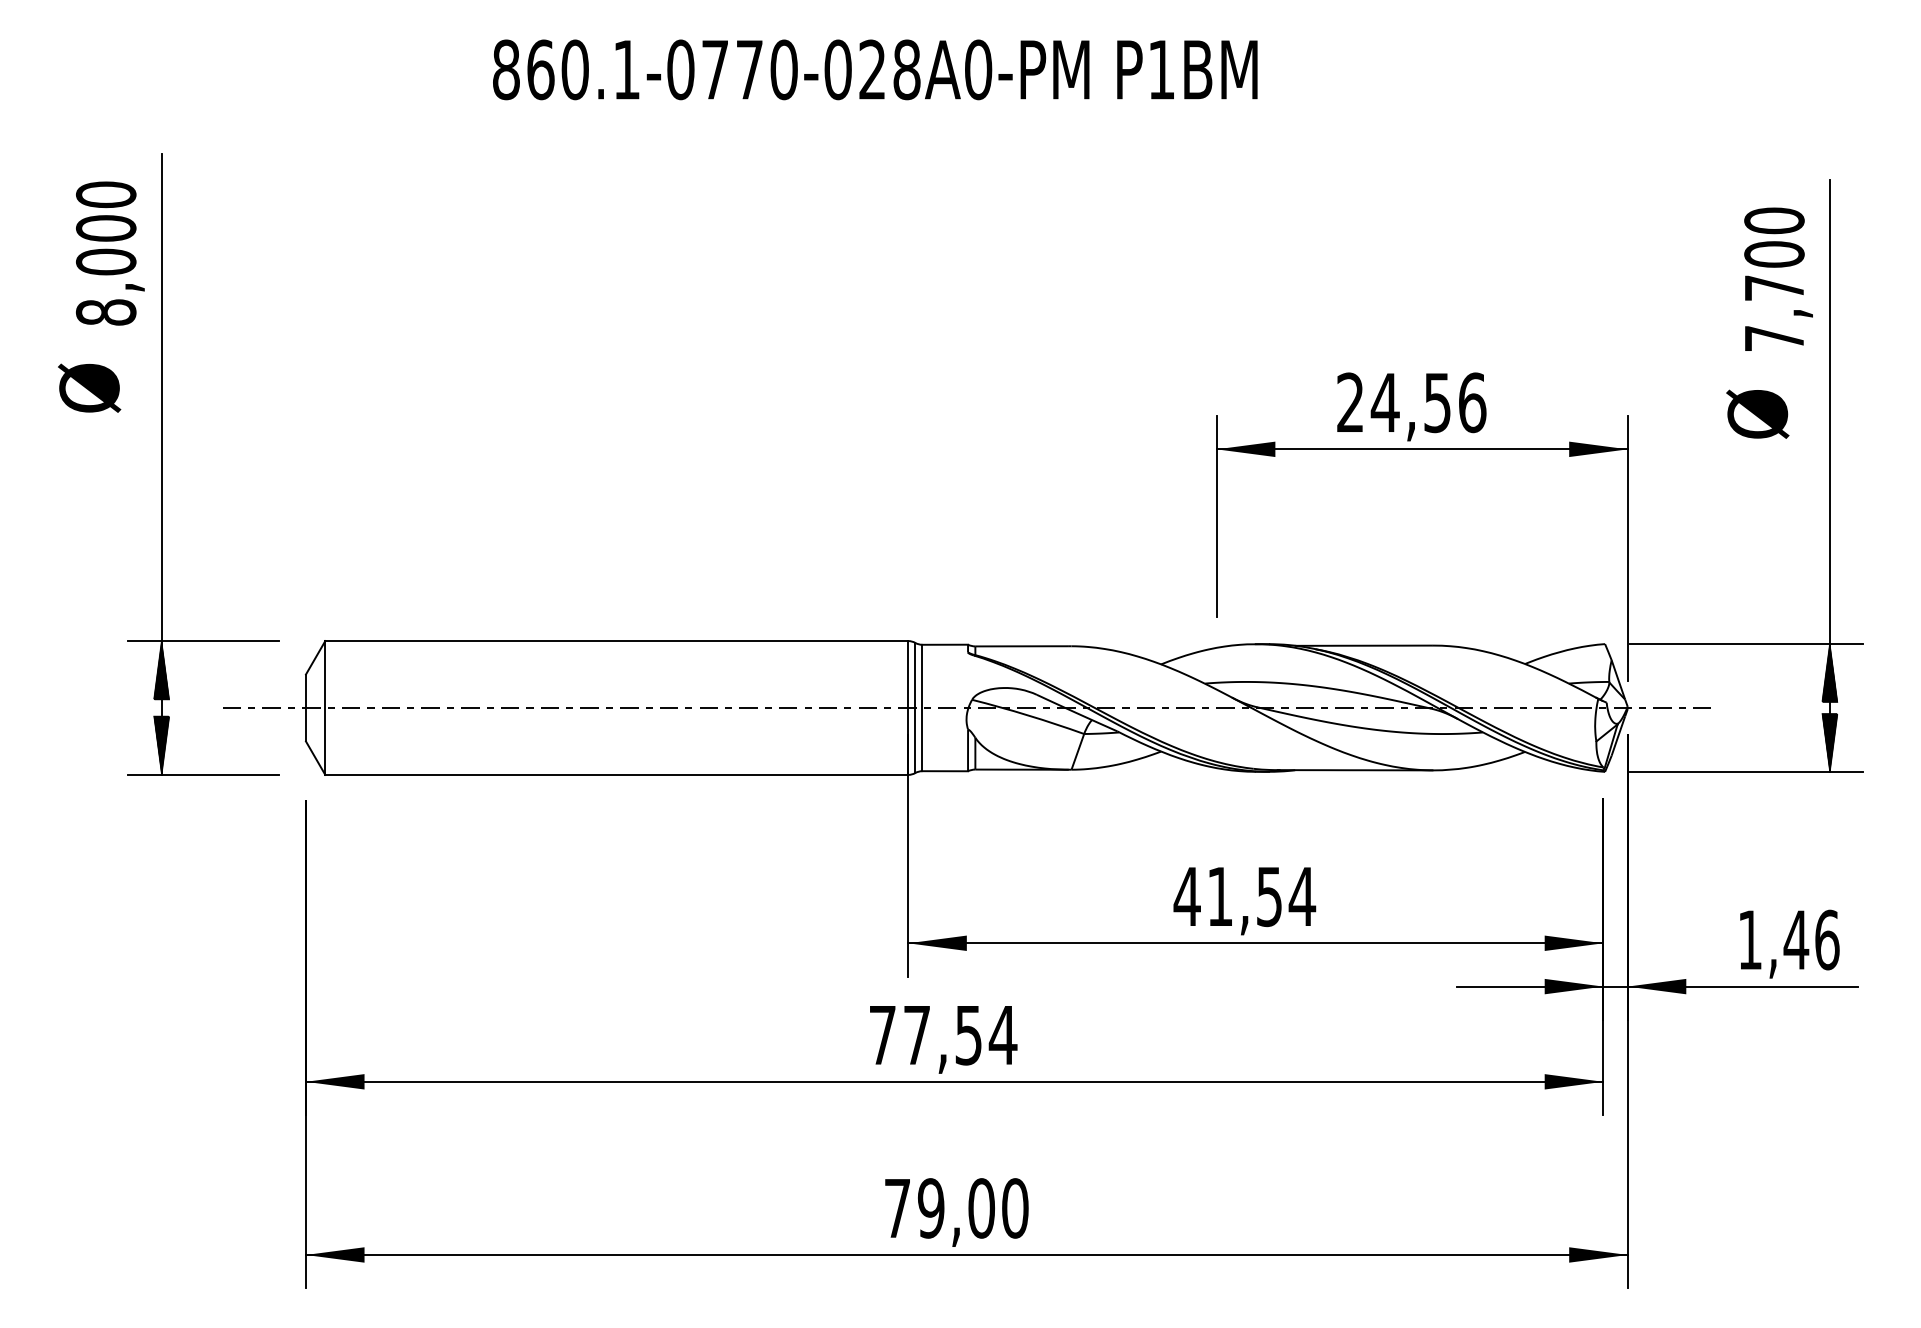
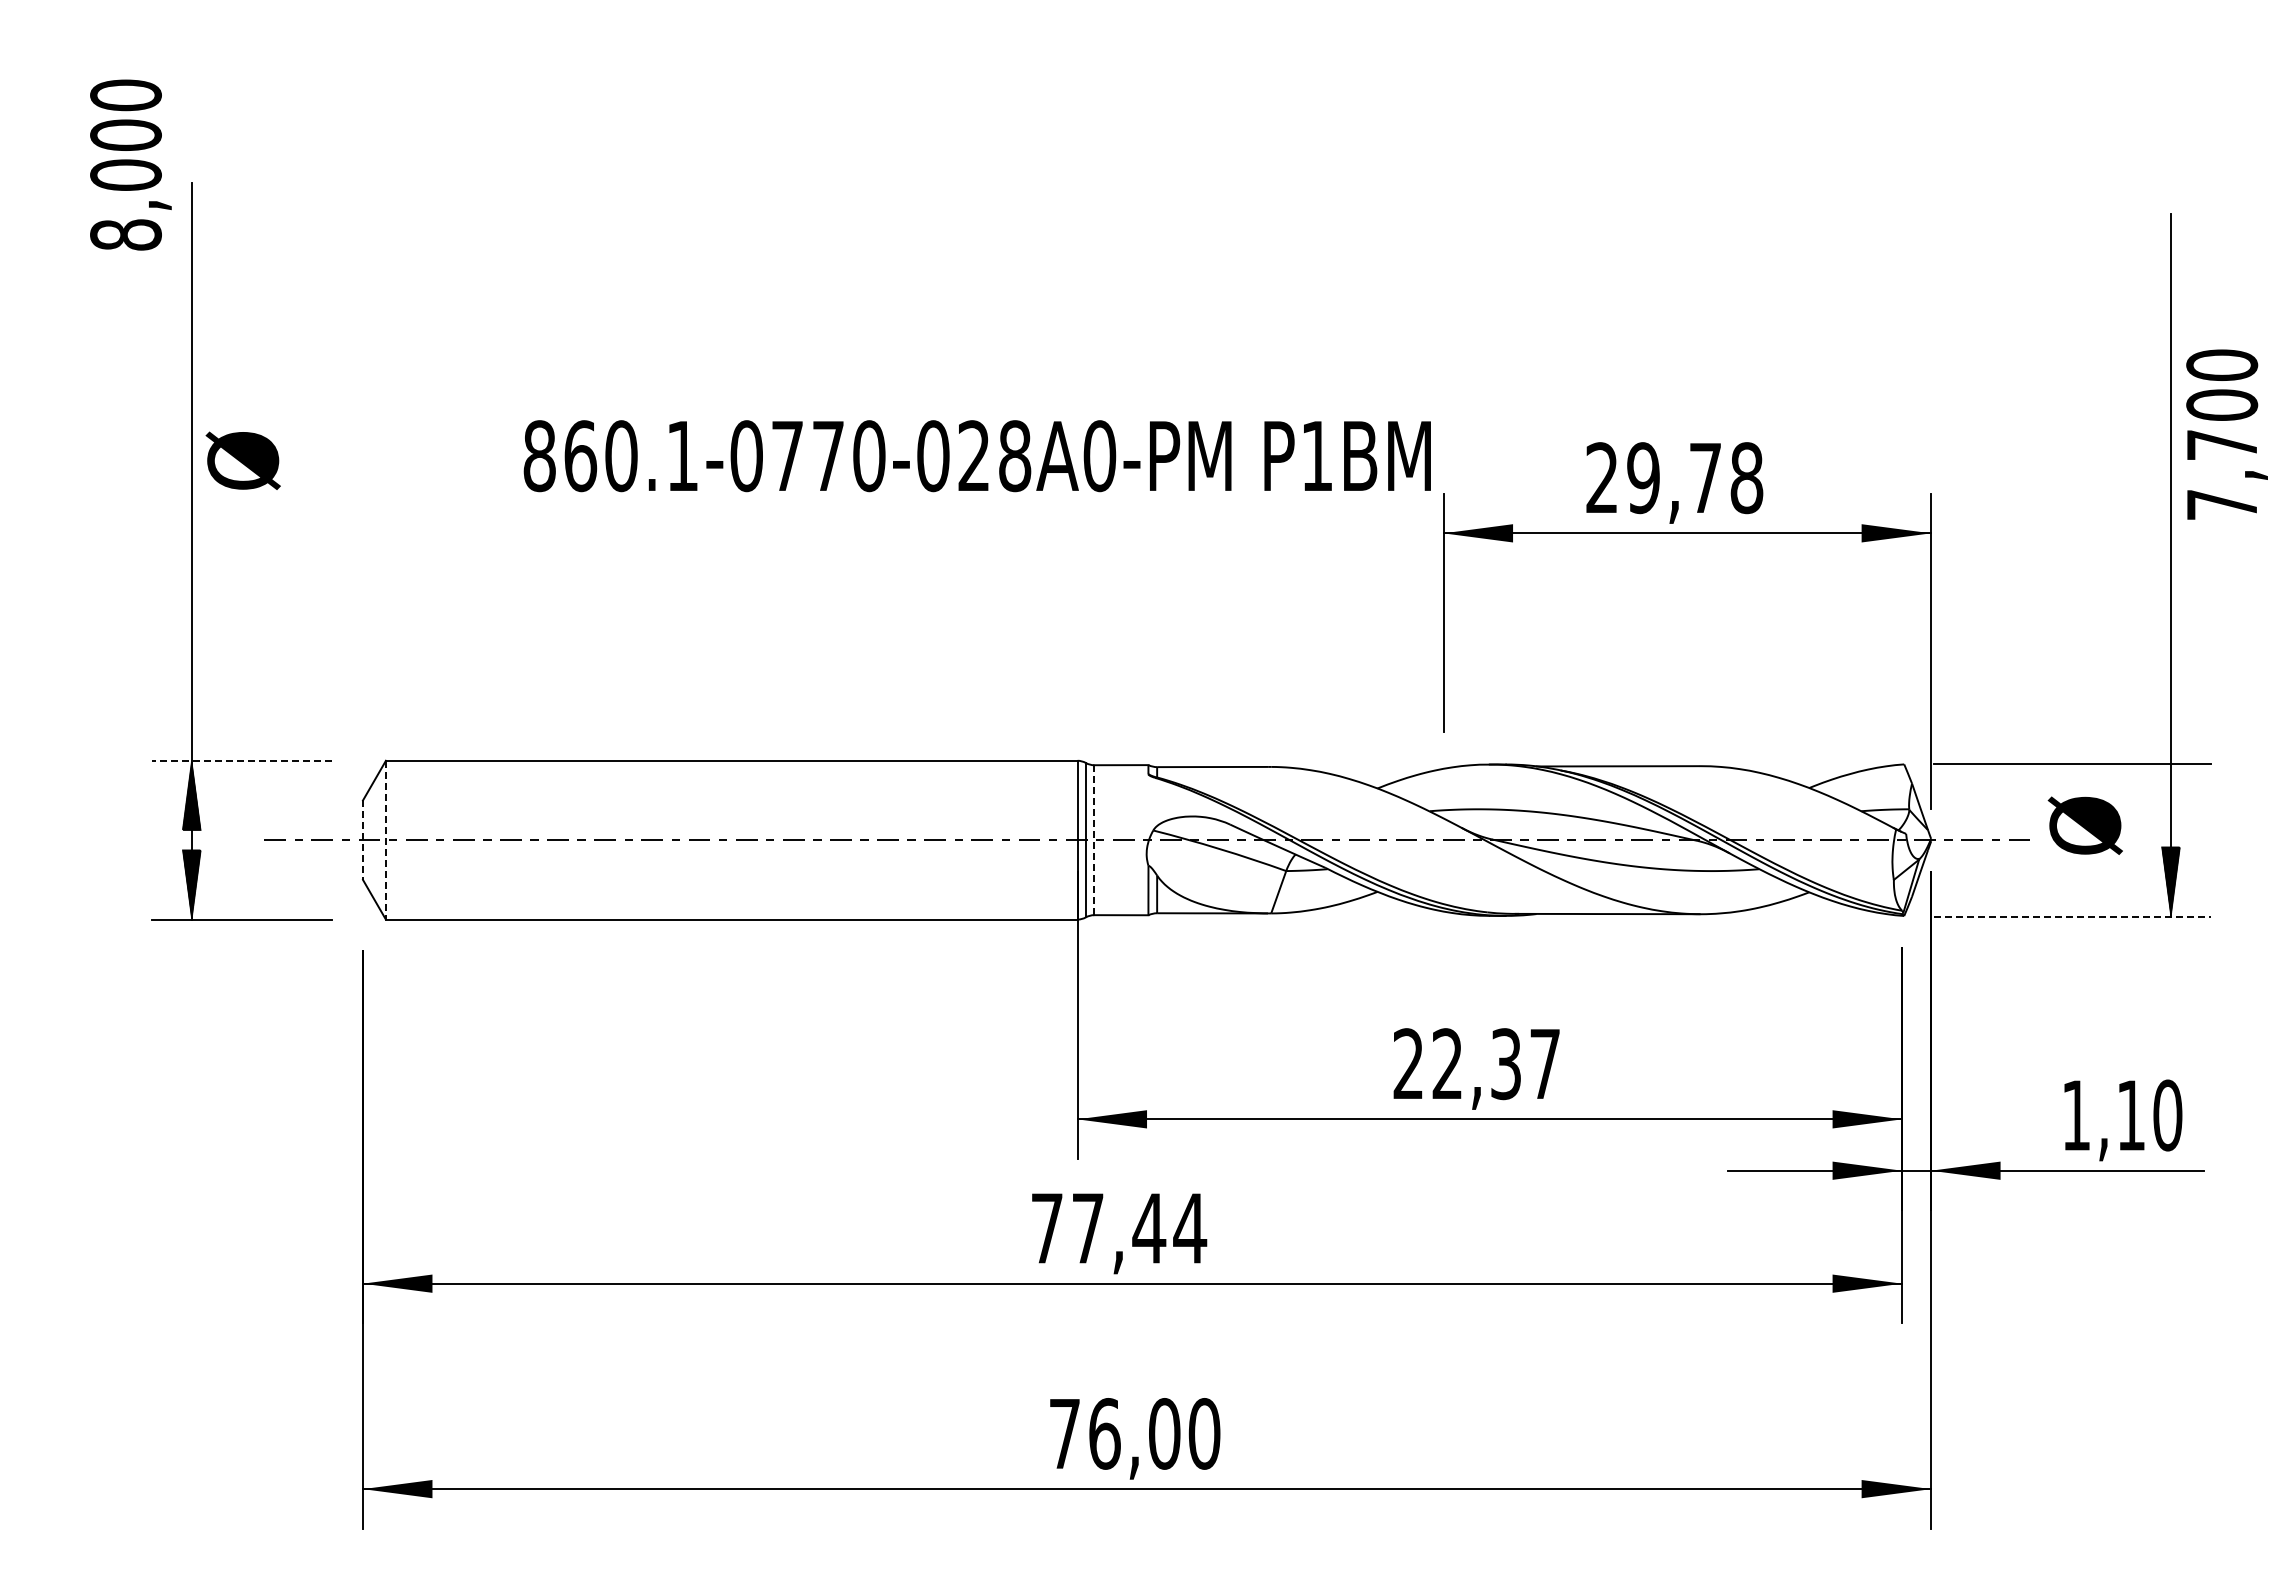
text: (874, 70) -> (976, 456), moved
text: (110, 253) -> (130, 164), moved
text: (1778, 279) -> (2226, 434), moved
text: (88, 387) -> (242, 460), moved
text: (1428, 403) -> (1694, 478), 24,56 -> 29,78
text: (1757, 414) -> (2084, 825), moved
line: (203, 640) -> (241, 760), solid -> dashed
hatch: (1829, 672) -> (2170, 798), removed
line: (306, 708) -> (363, 840), solid -> dashed
line: (324, 708) -> (385, 840), solid -> dashed
line: (922, 708) -> (1094, 840), solid -> dashed
line: (1746, 772) -> (2072, 916), solid -> dashed
text: (1244, 896) -> (1476, 1063), 41,54 -> 22,37
text: (1810, 940) -> (2148, 1115), 1,46 -> 1,10
text: (968, 1035) -> (1149, 1228), 77,54 -> 77,44
text: (930, 1208) -> (1104, 1433), 79,00 -> 76,00

